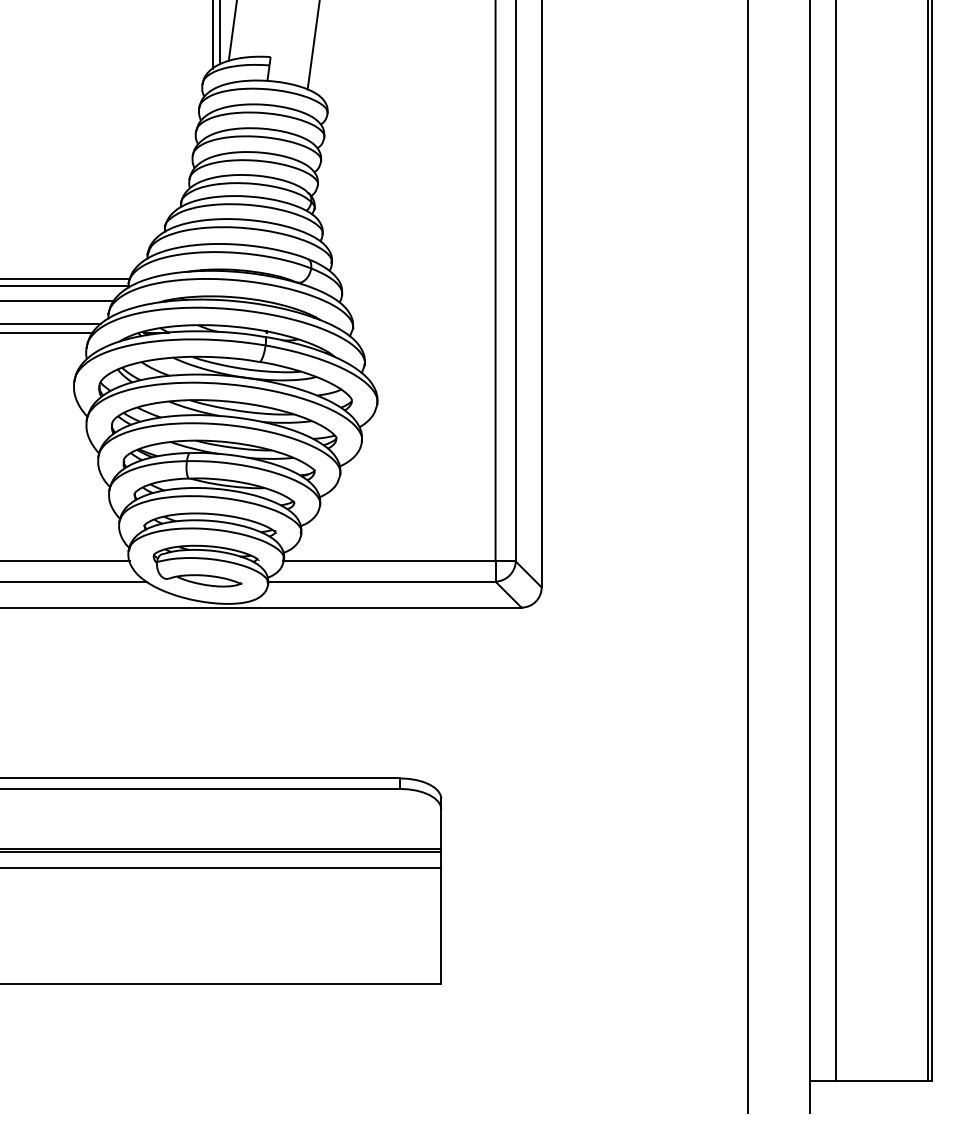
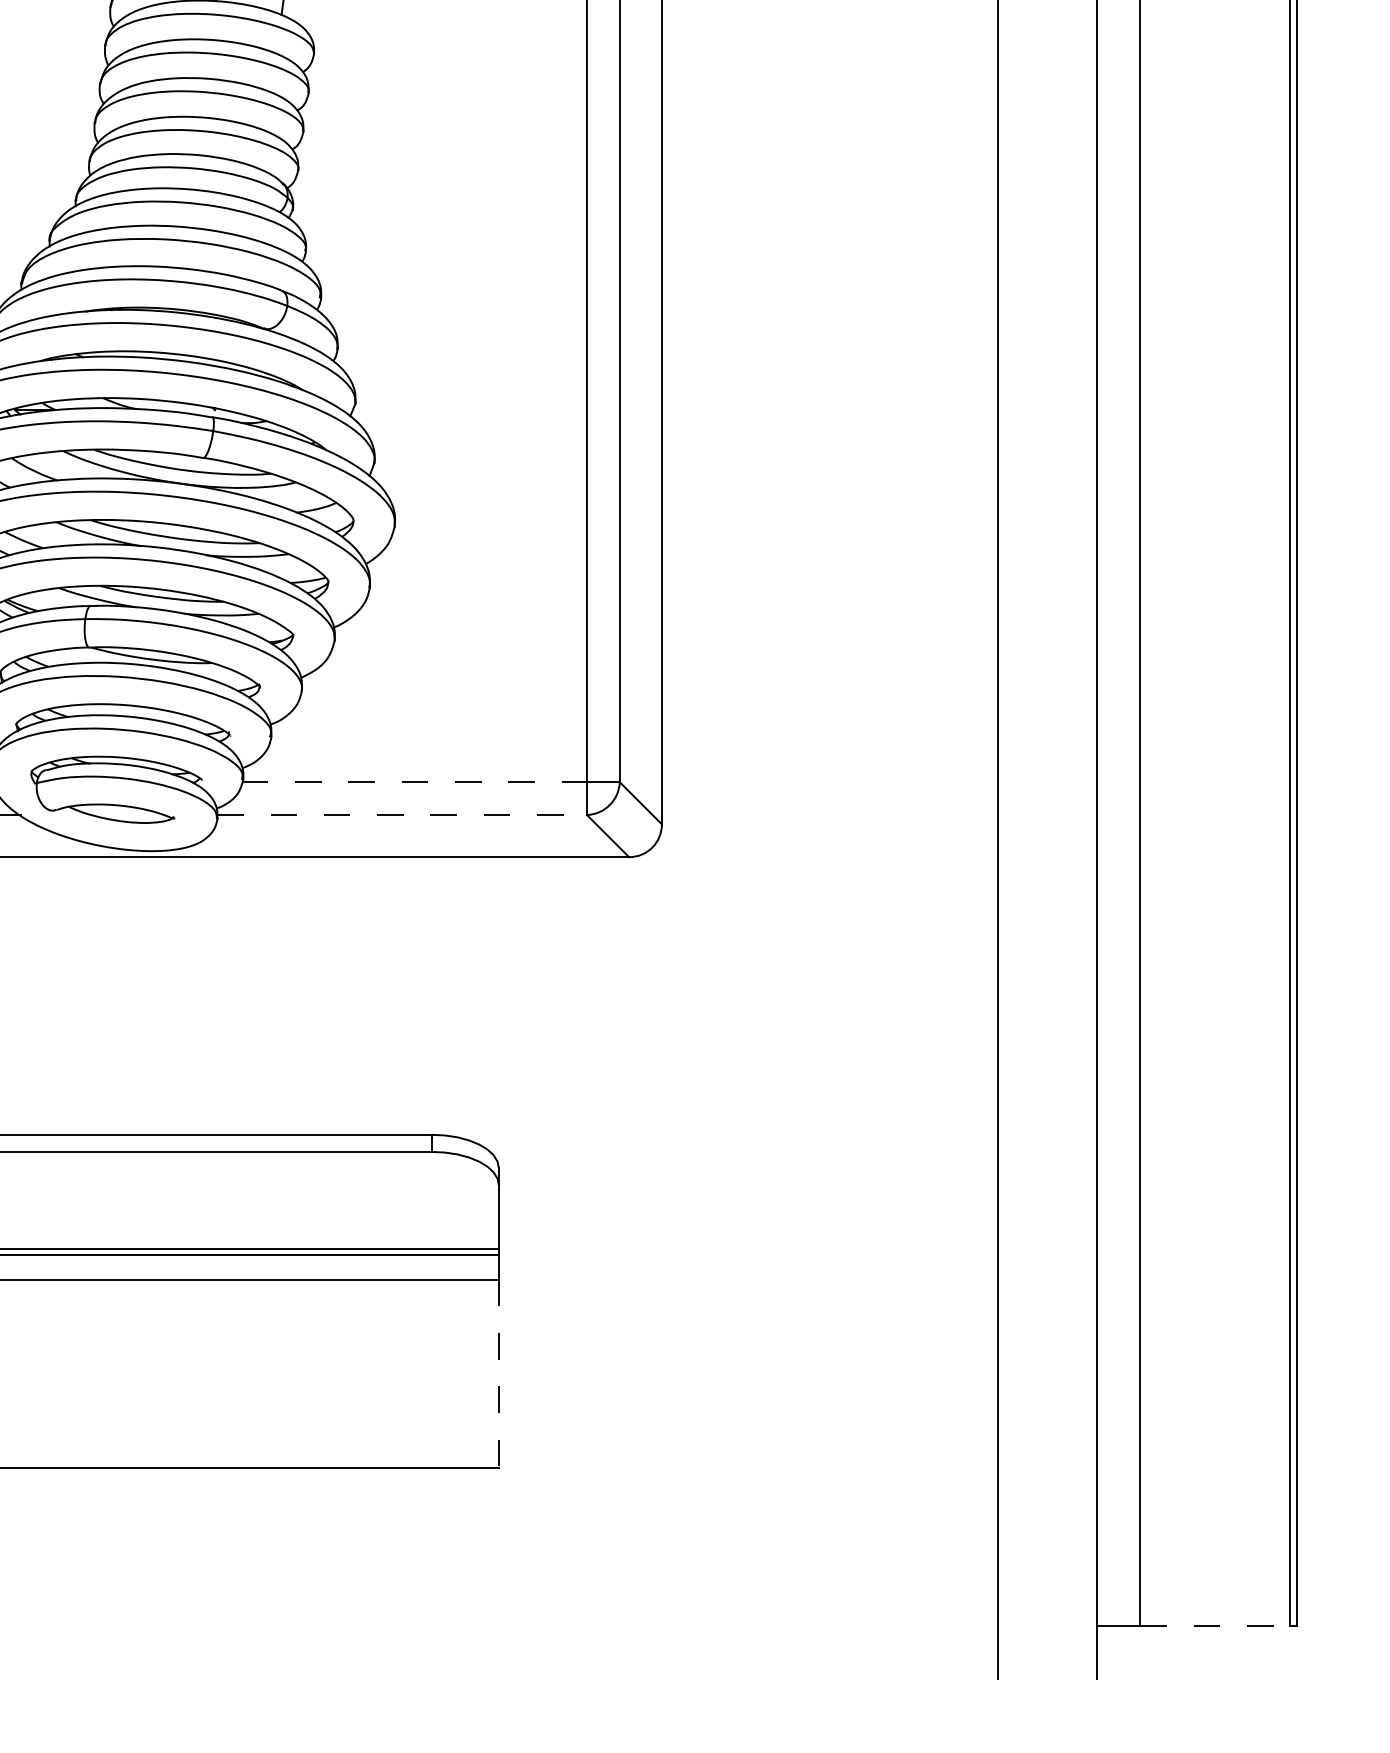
line: (389, 561) -> (414, 782), solid -> dashed
line: (381, 581) -> (401, 814), solid -> dashed
line: (441, 925) -> (499, 1373), solid -> dashed
line: (881, 1080) -> (1214, 1625), solid -> dashed

